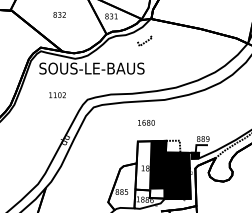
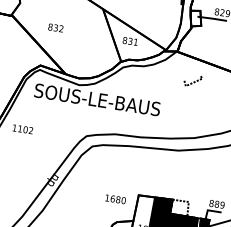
text: (59, 14) -> (55, 27), moved
line: (145, 41) -> (193, 81), moved
text: (57, 95) -> (22, 129), moved
text: (146, 122) -> (115, 198), moved

